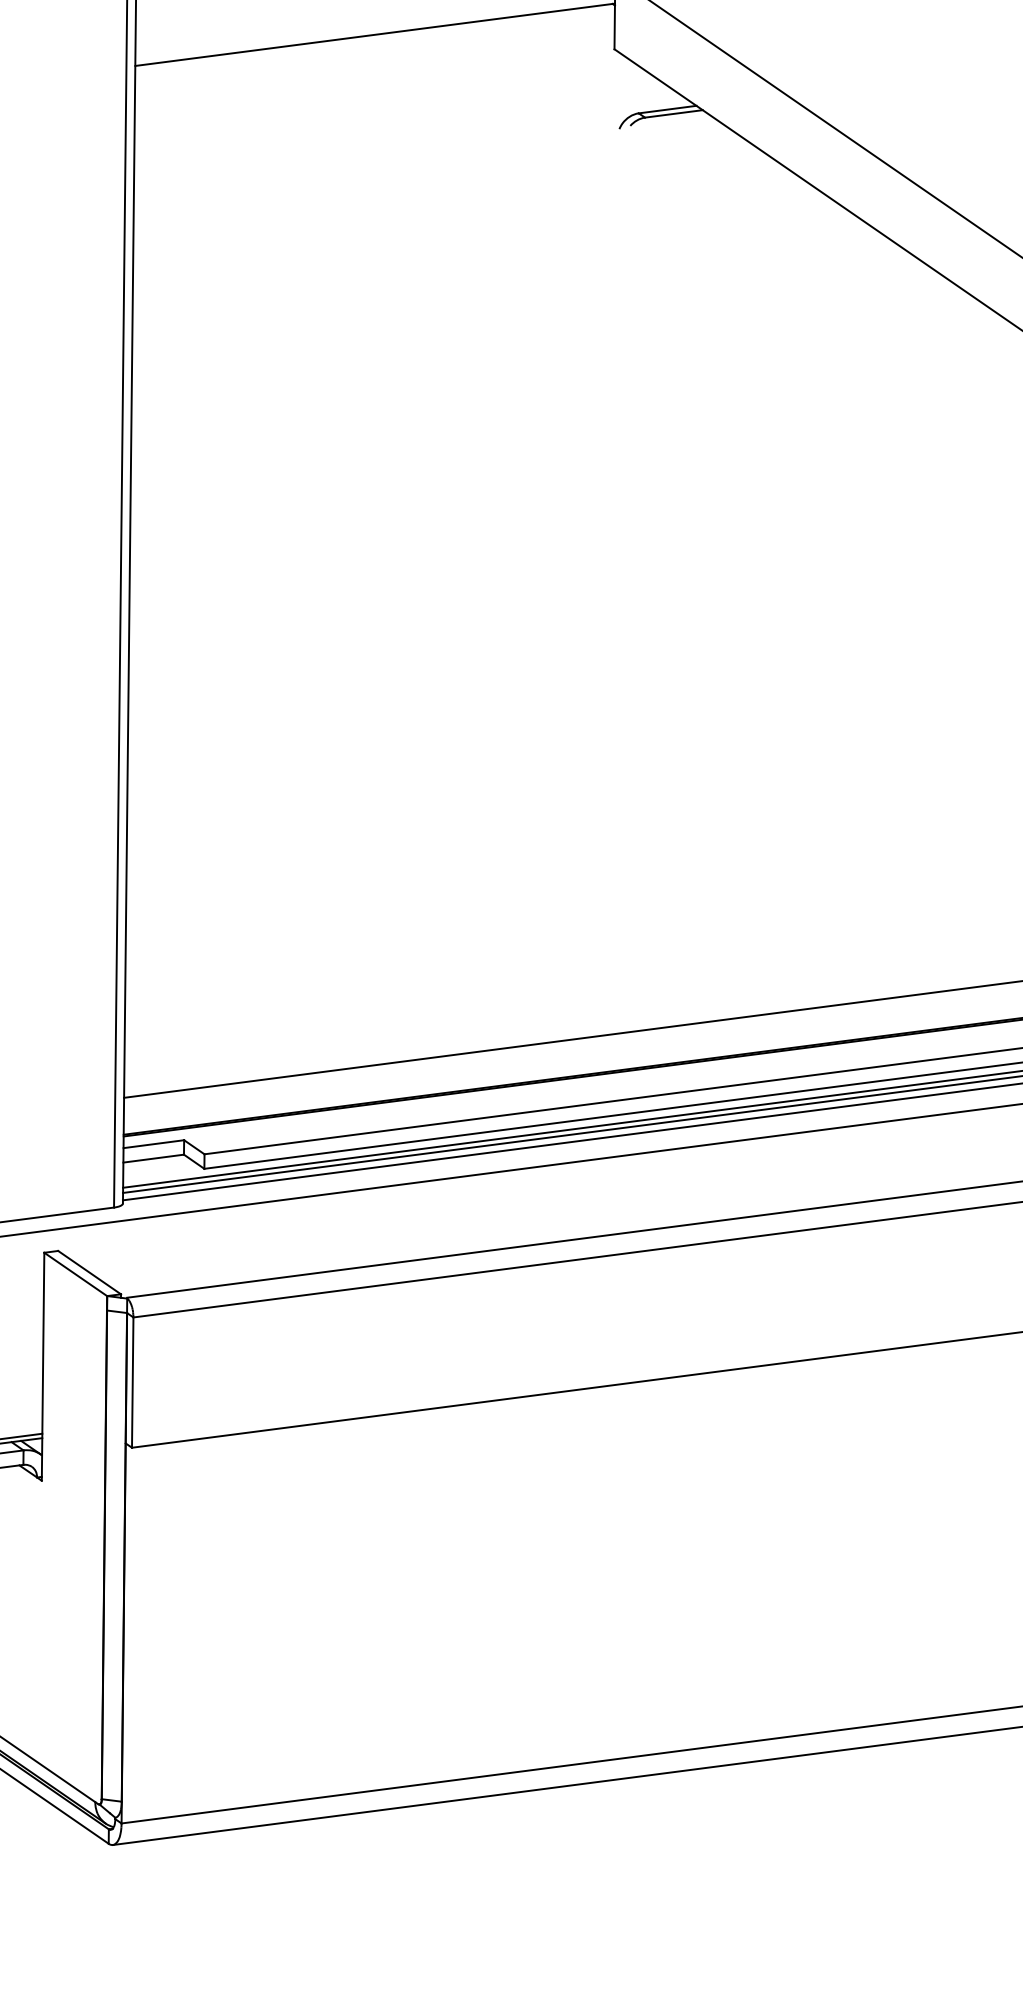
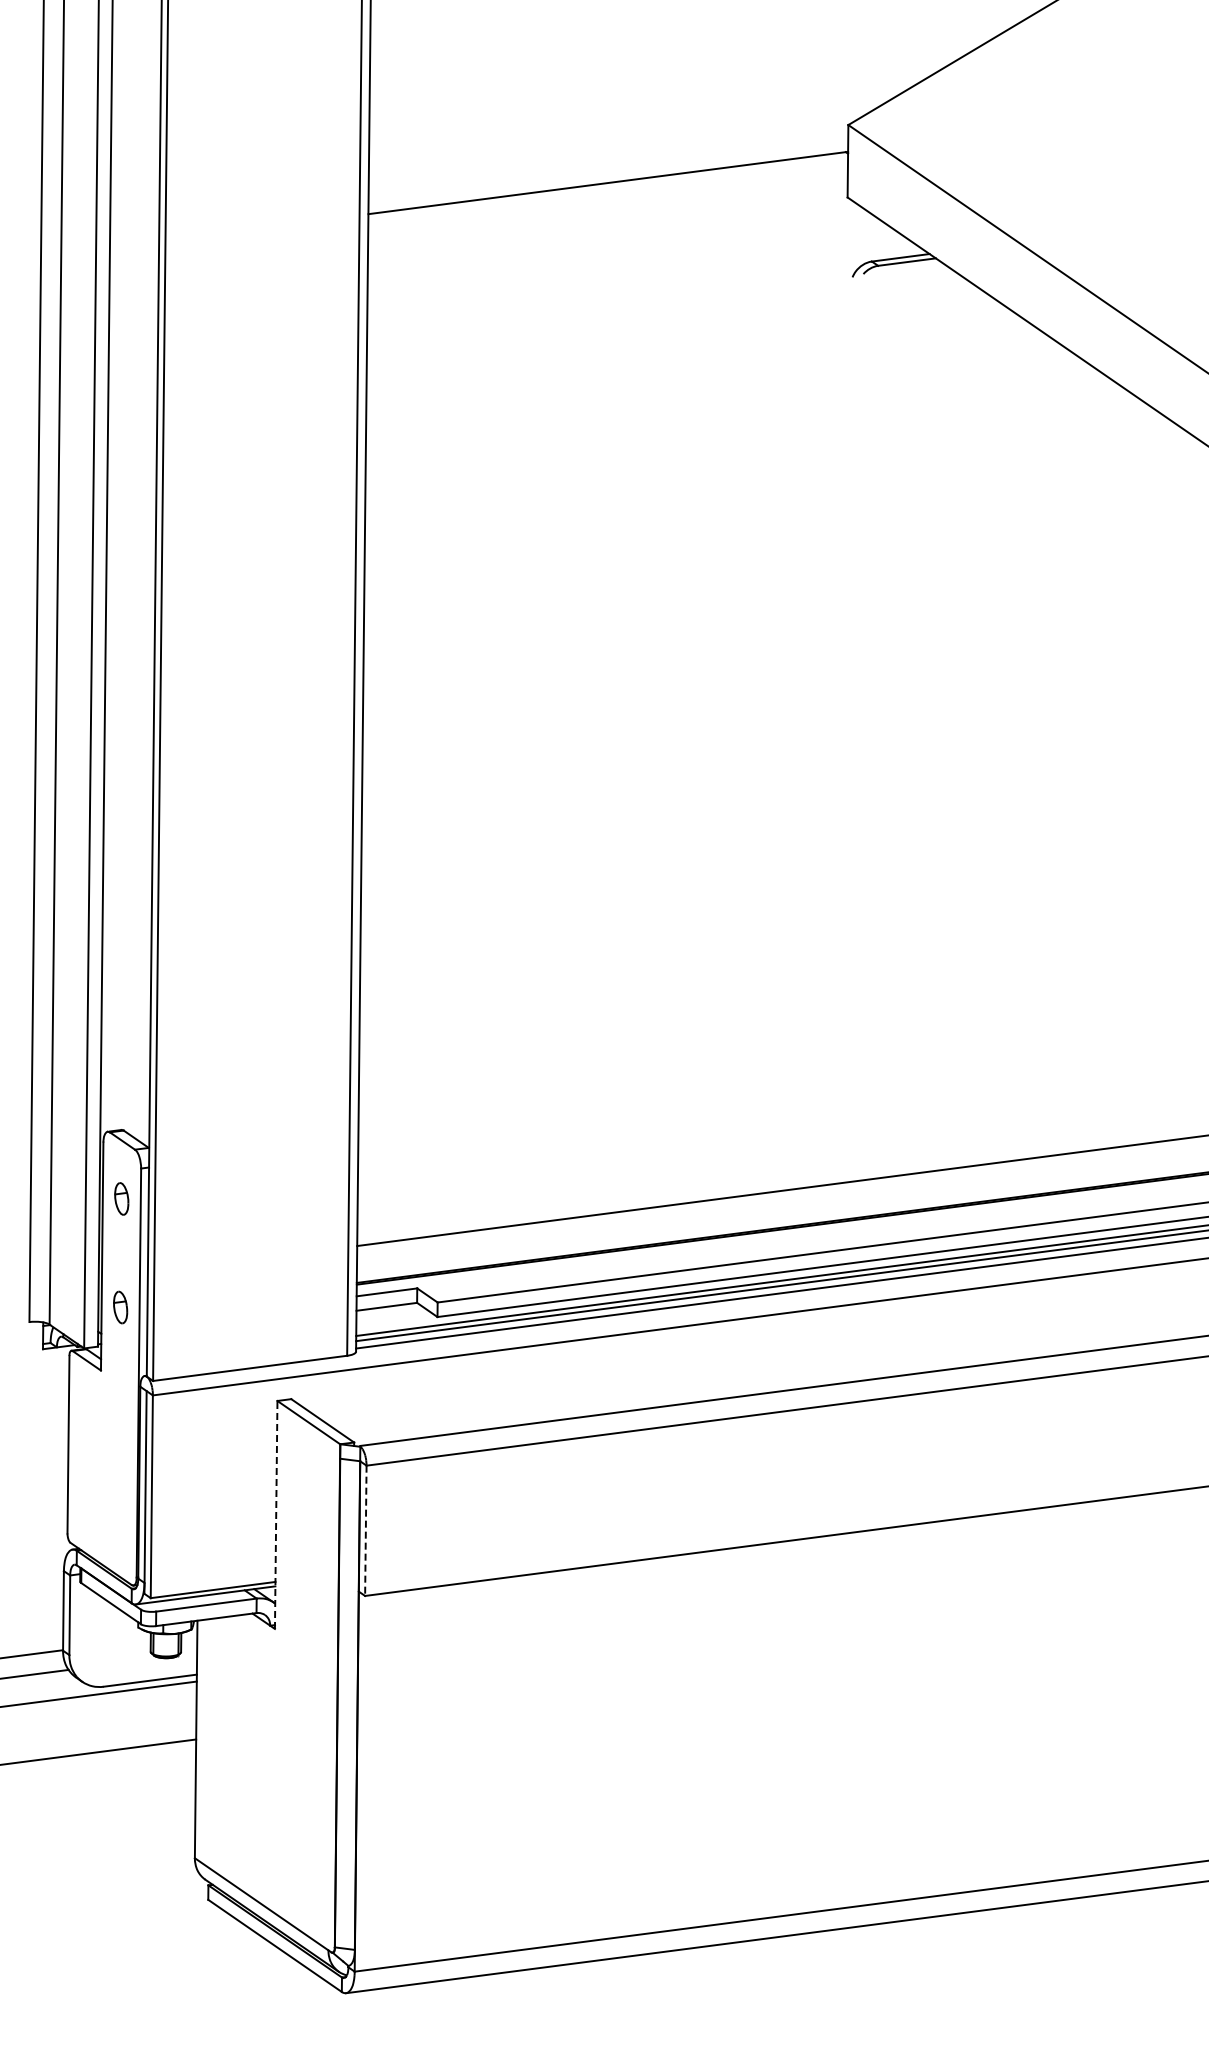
line: (43, 1366) -> (276, 1514), solid -> dashed
line: (132, 1383) -> (365, 1531), solid -> dashed

